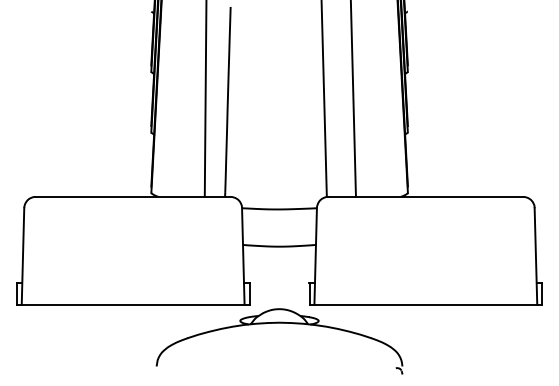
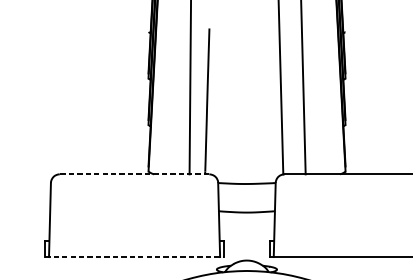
line: (132, 196) -> (134, 174), solid -> dashed
line: (133, 304) -> (134, 256), solid -> dashed

